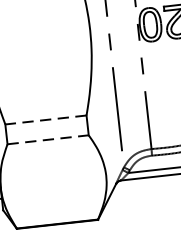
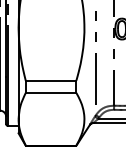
line: (45, 119) -> (50, 80), dashed -> solid
line: (48, 138) -> (51, 92), dashed -> solid

